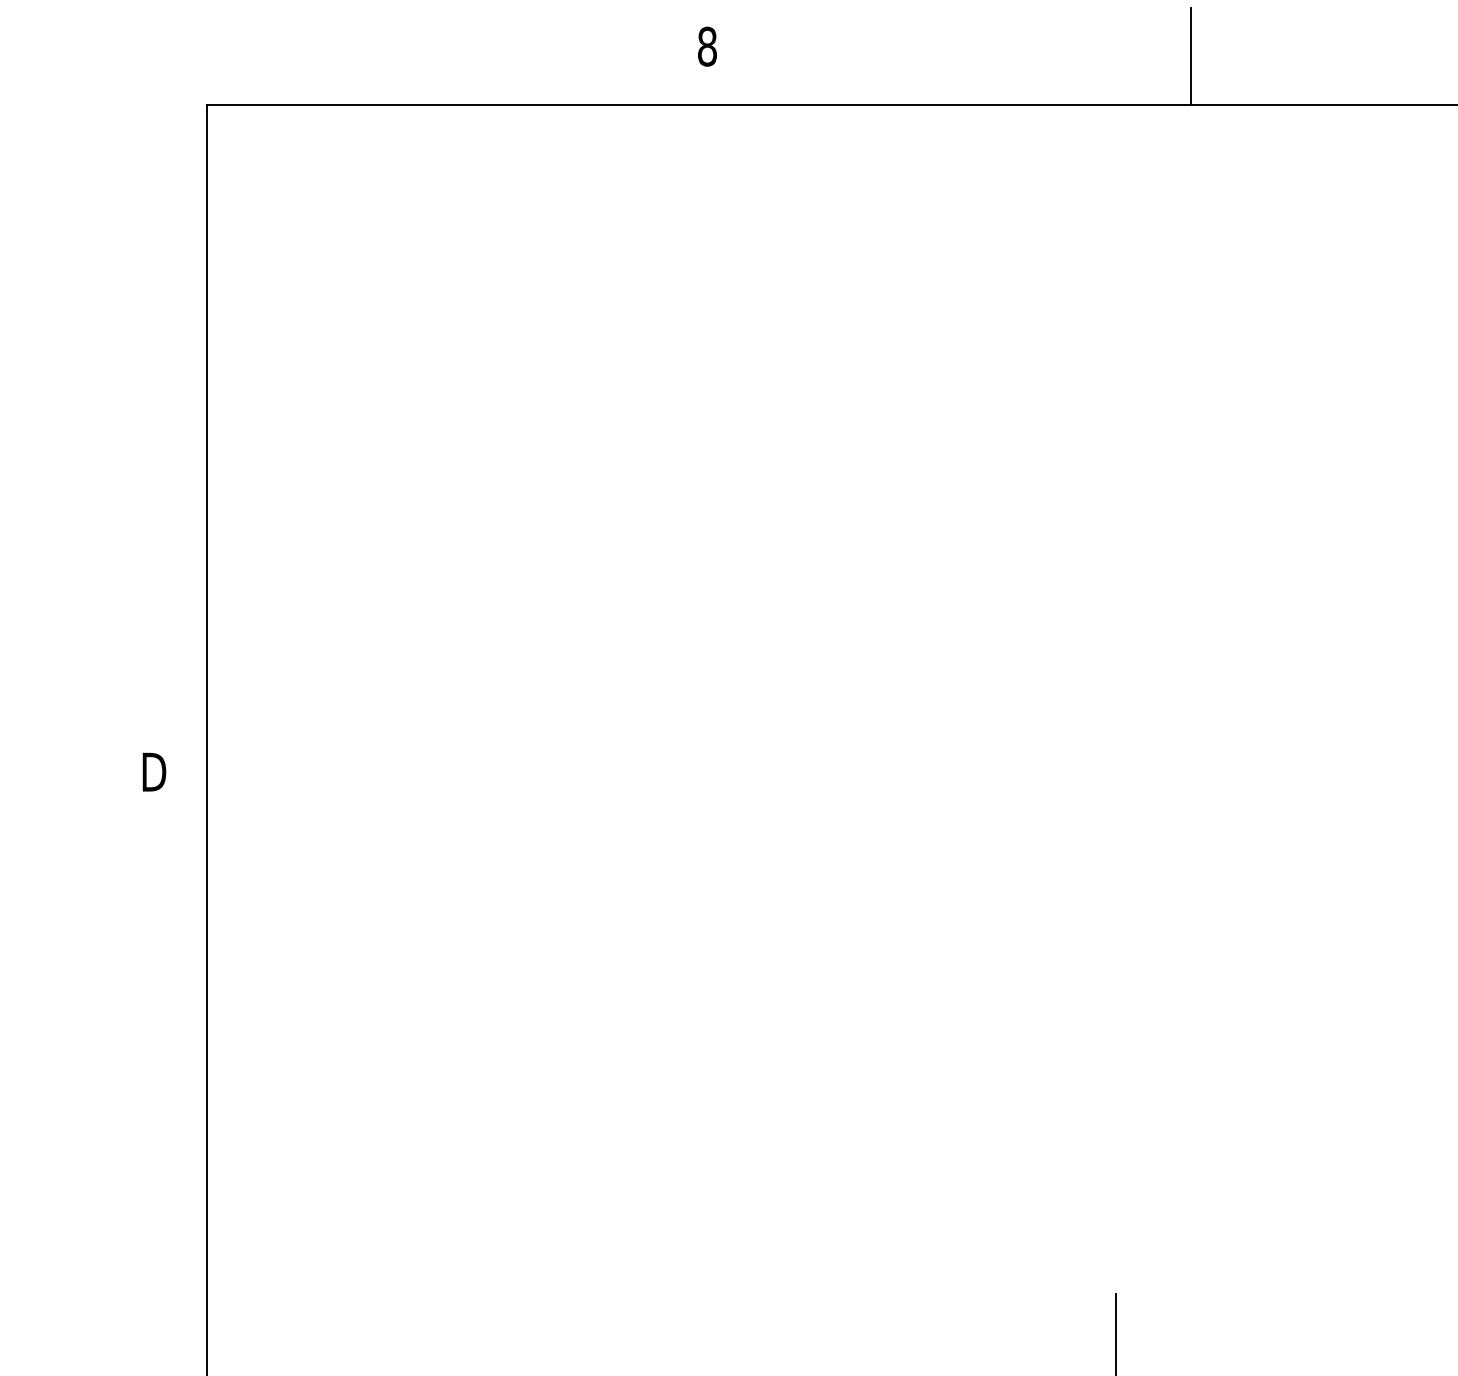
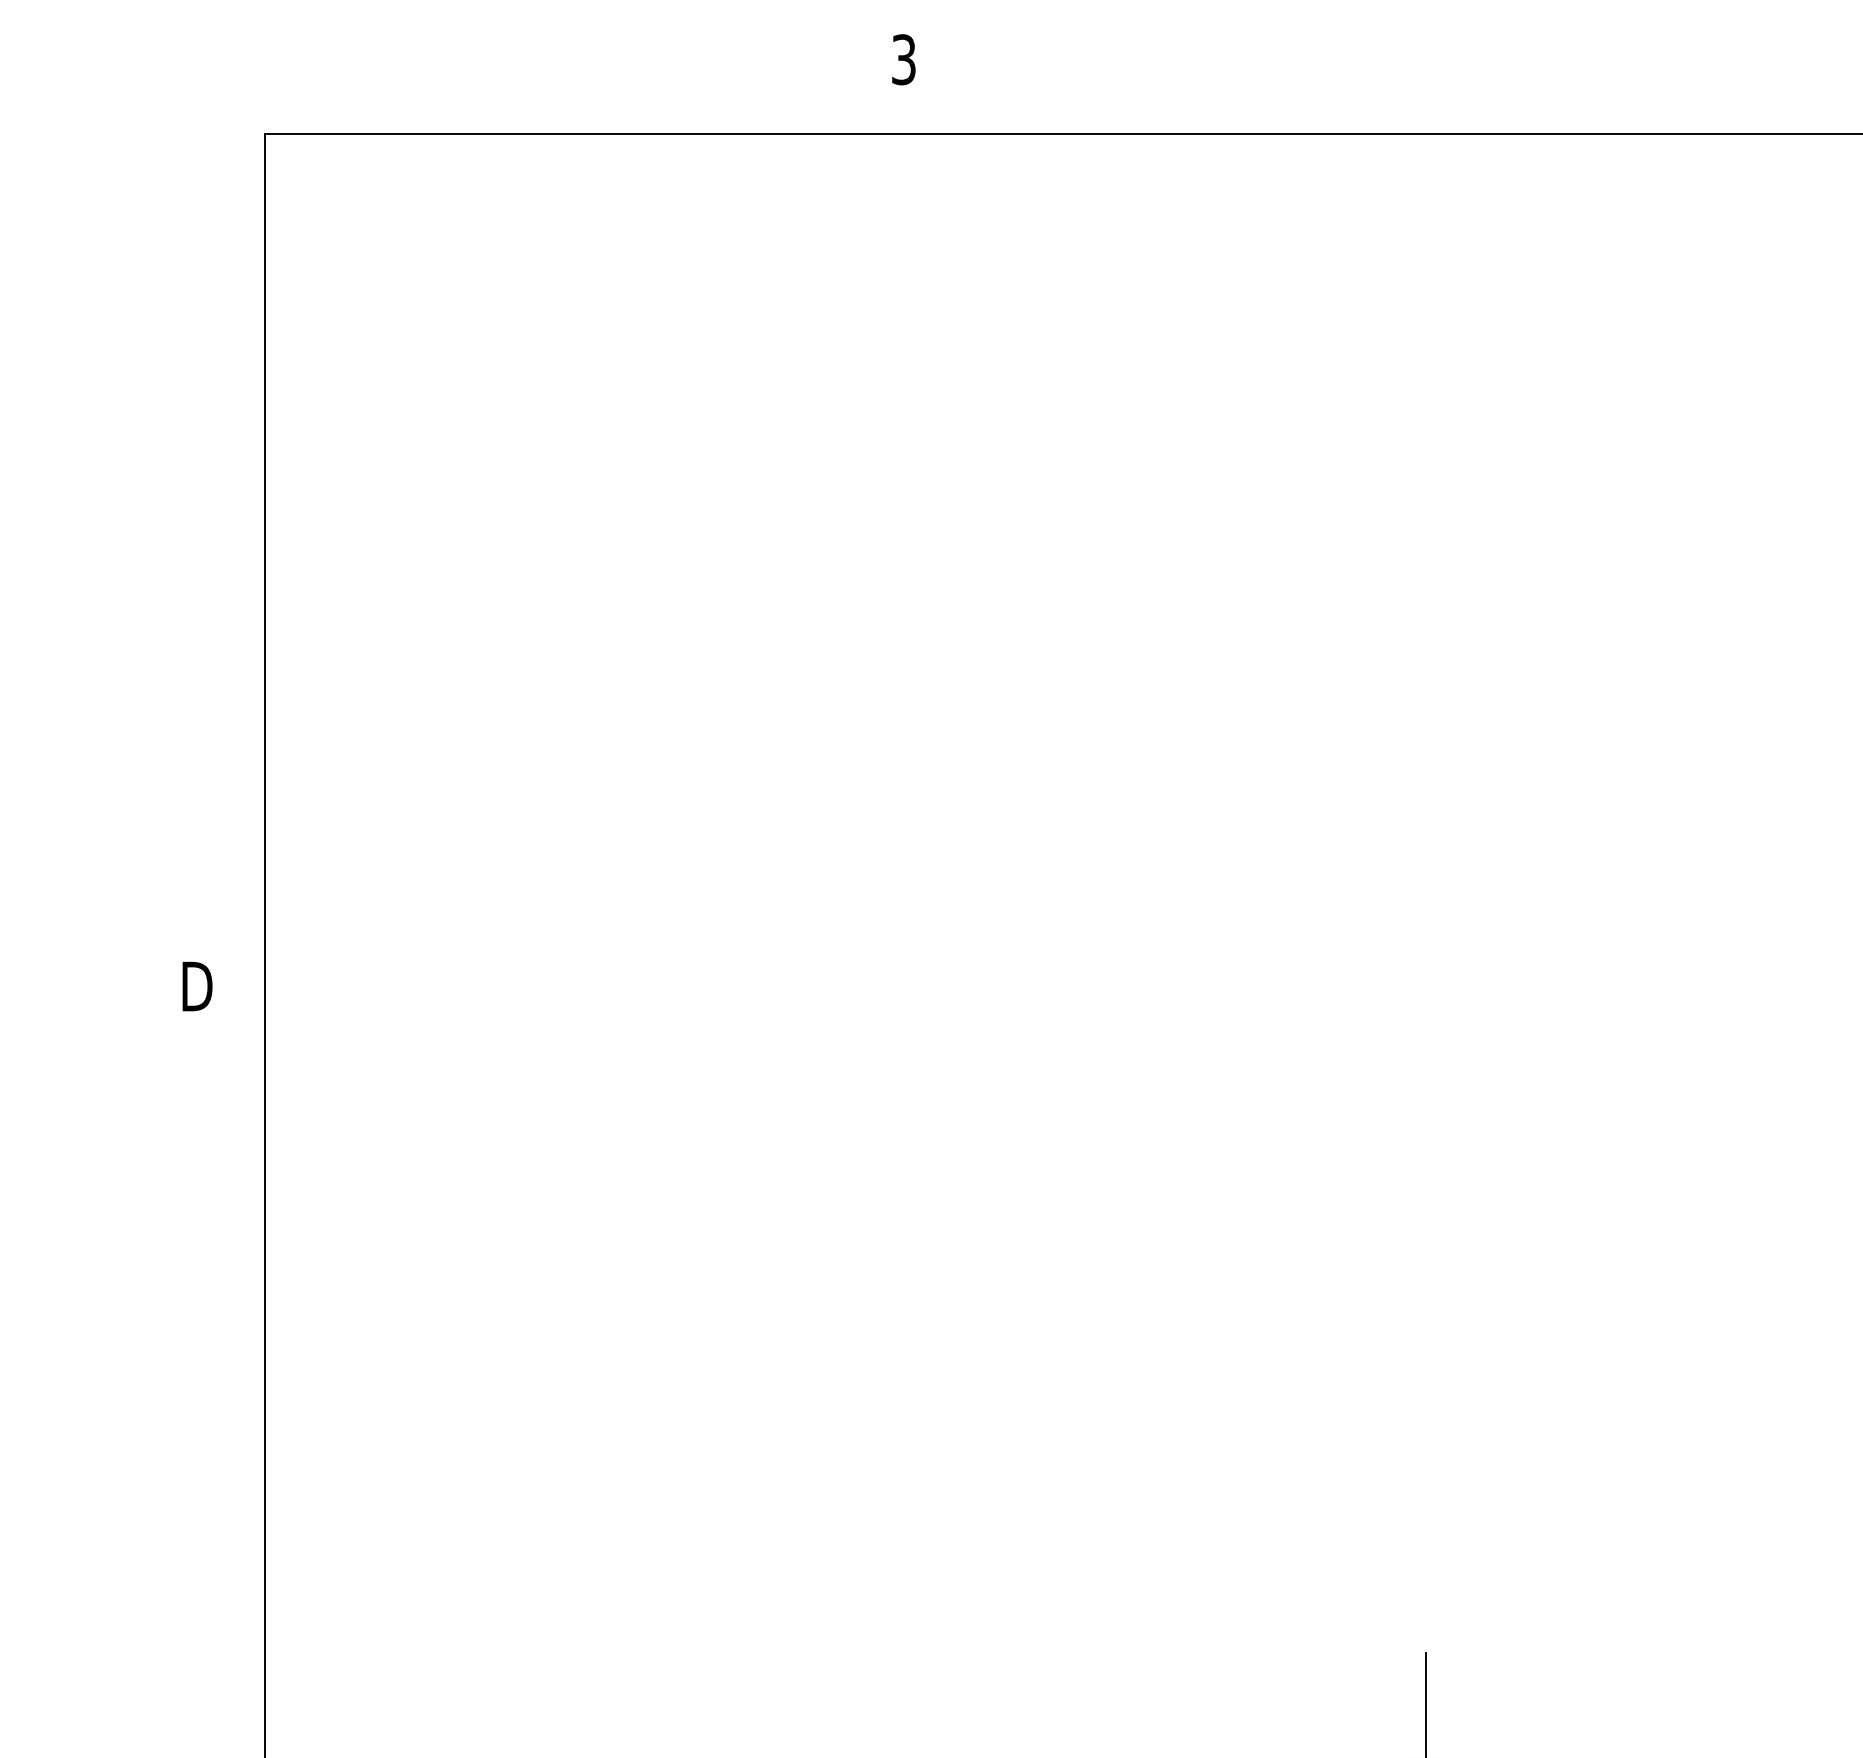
text: (707, 46) -> (904, 59), 8 -> 3
line: (1191, 56) -> (1522, 72), removed

